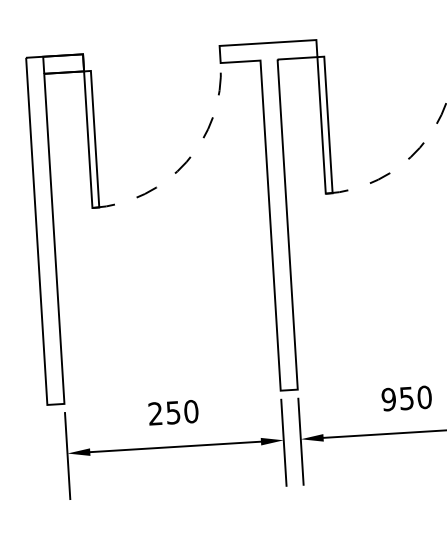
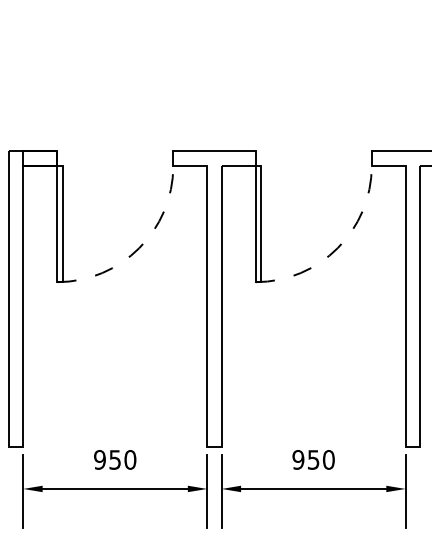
text: (154, 413) -> (99, 459), 250 -> 950

